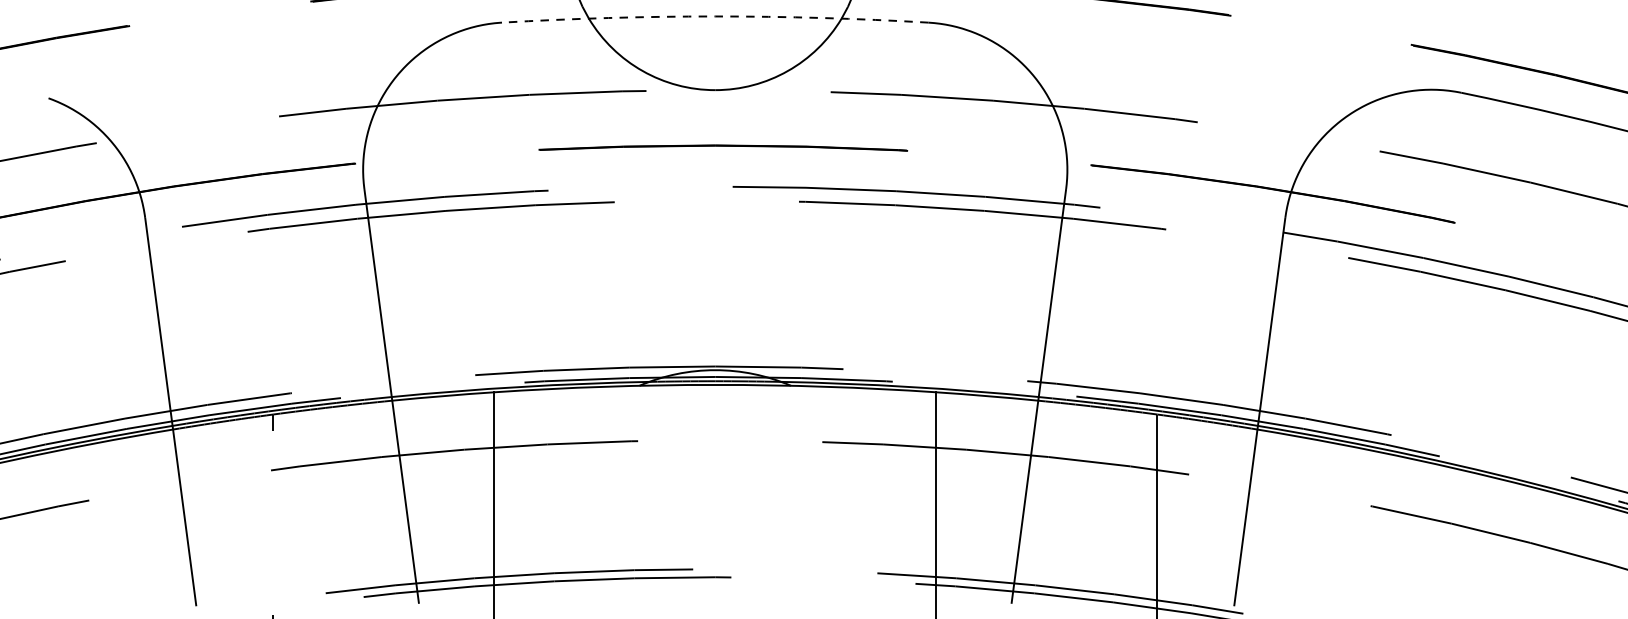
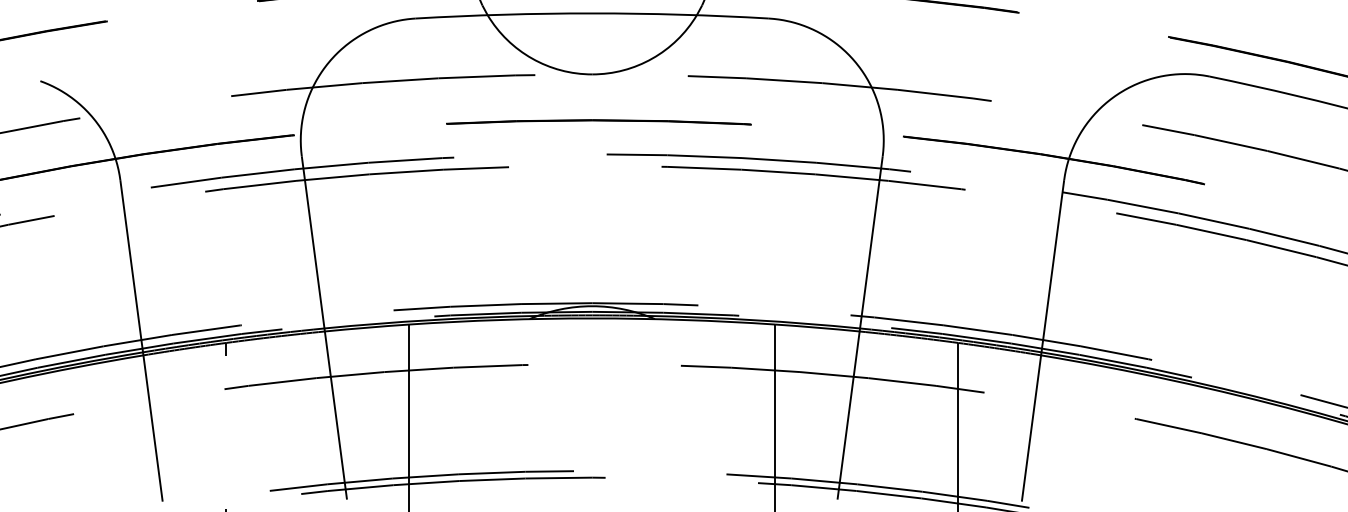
arc: (715, 16) -> (592, 13), dashed -> solid

